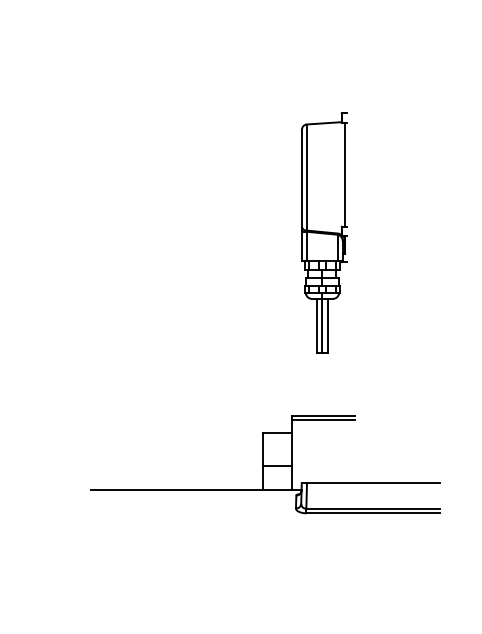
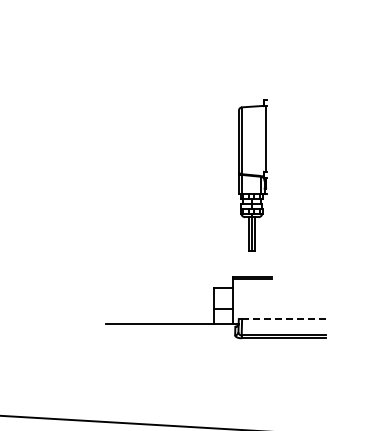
part: (323, 232) -> (252, 175), moved
line: (372, 483) -> (283, 319), solid -> dashed

